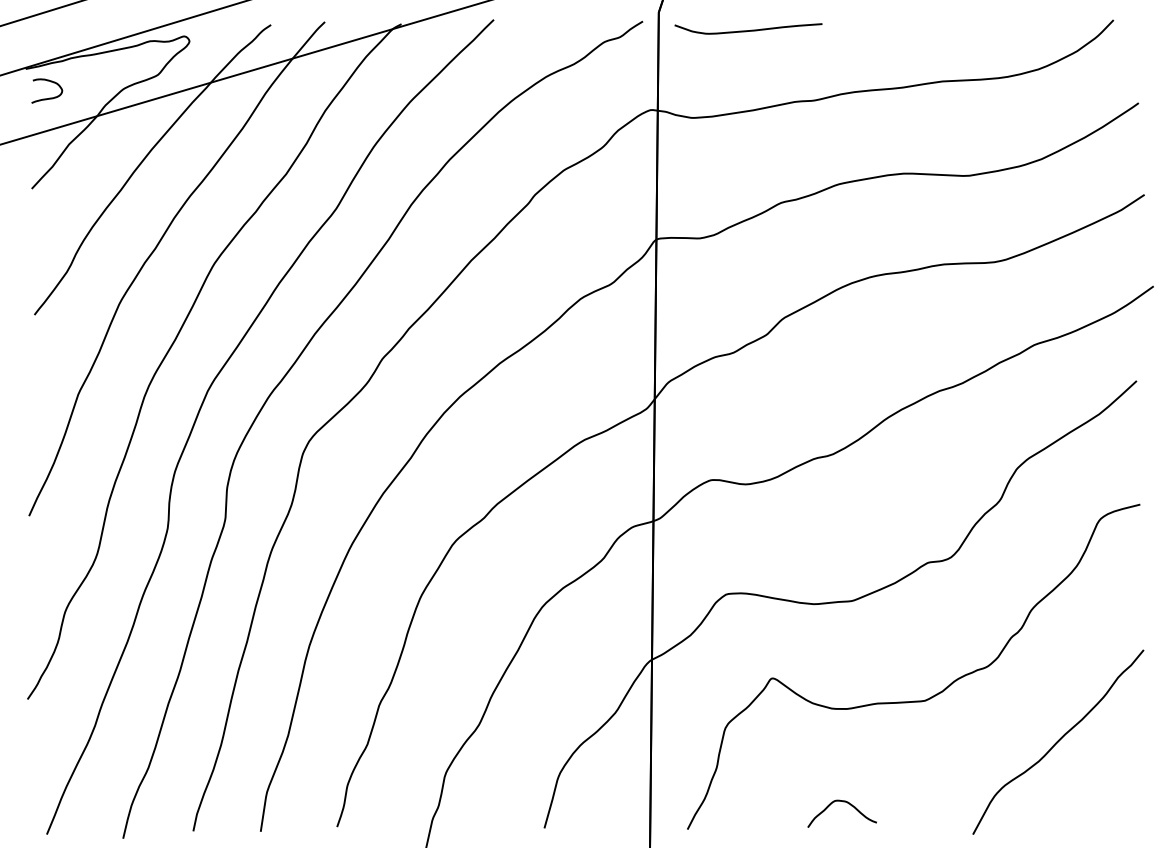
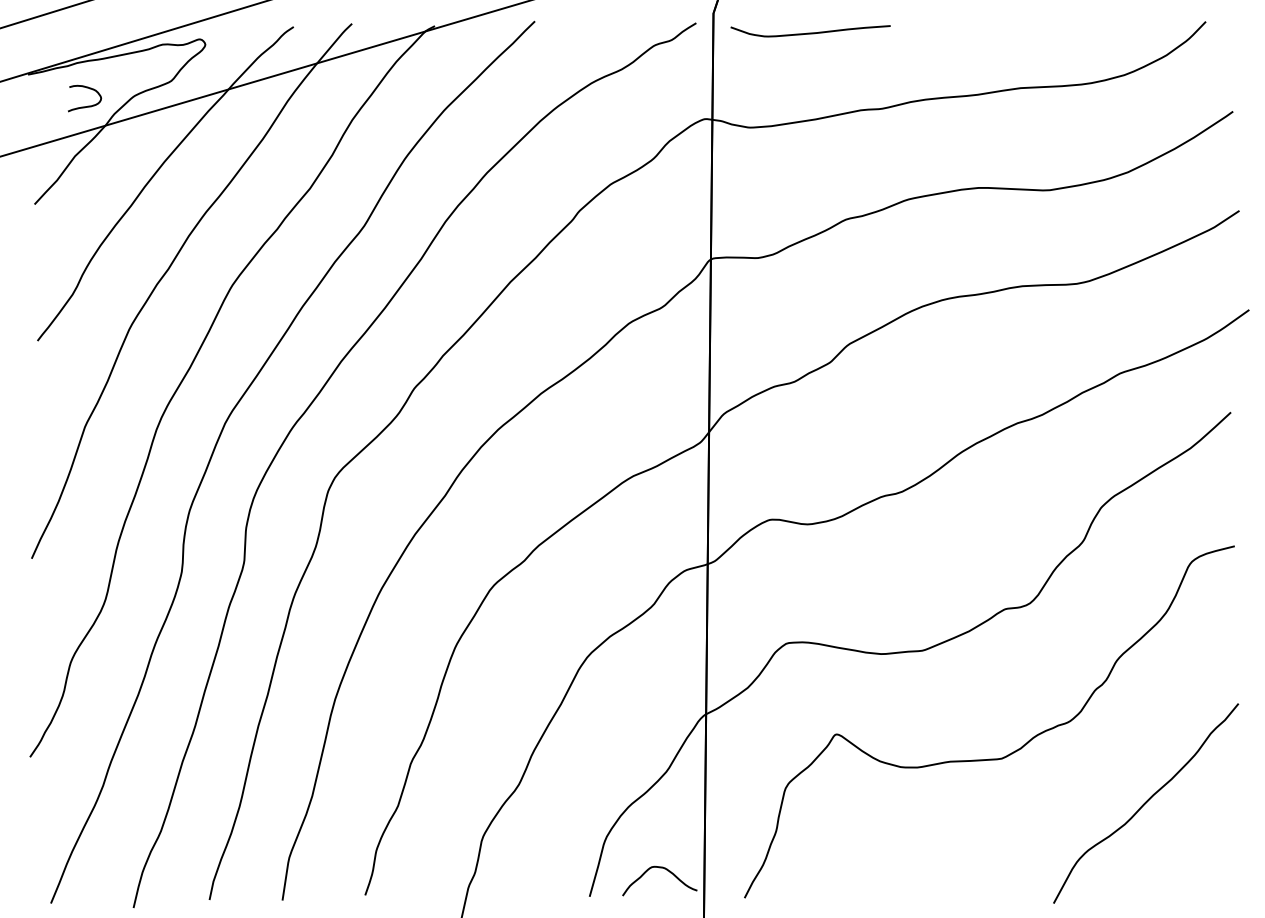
curve: (49, 97) -> (87, 105), moved
curve: (843, 802) -> (661, 868), moved

